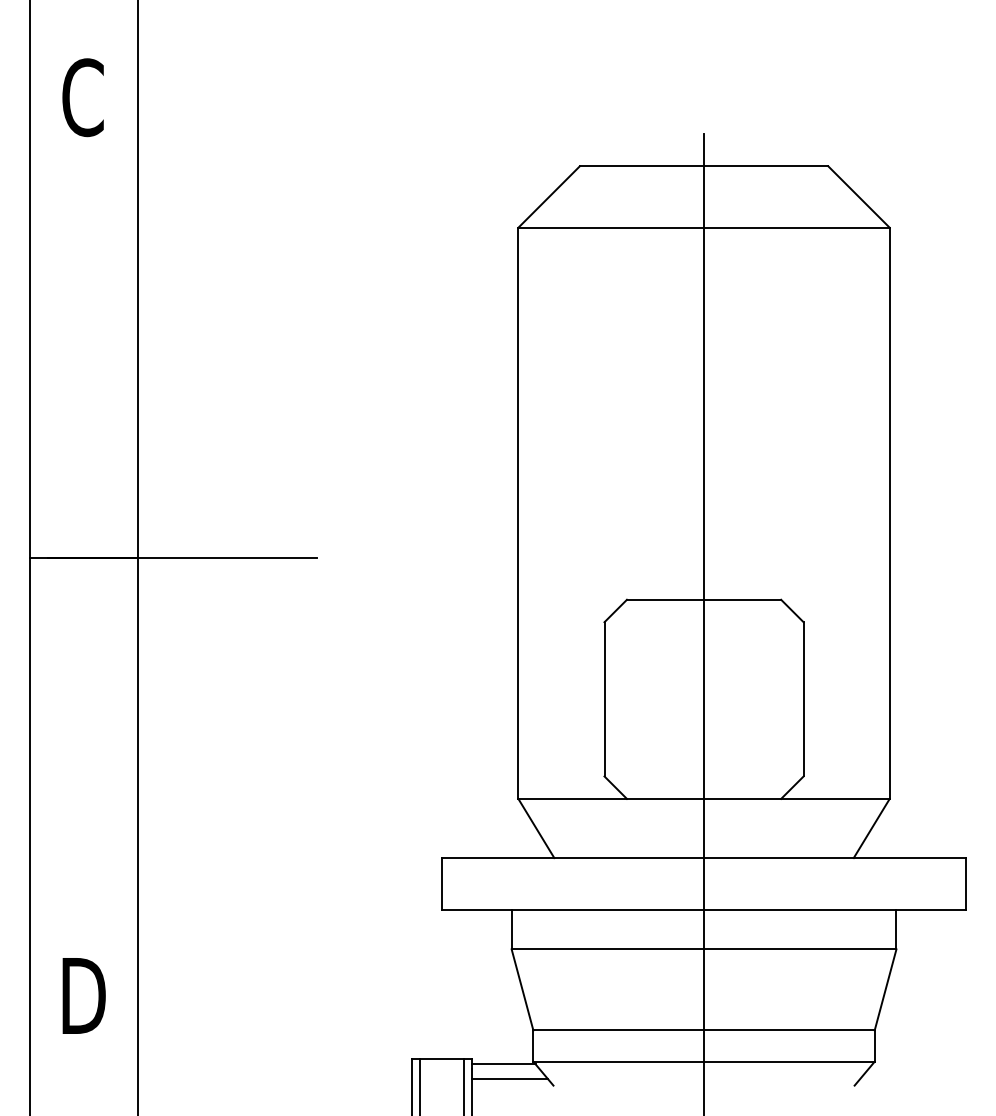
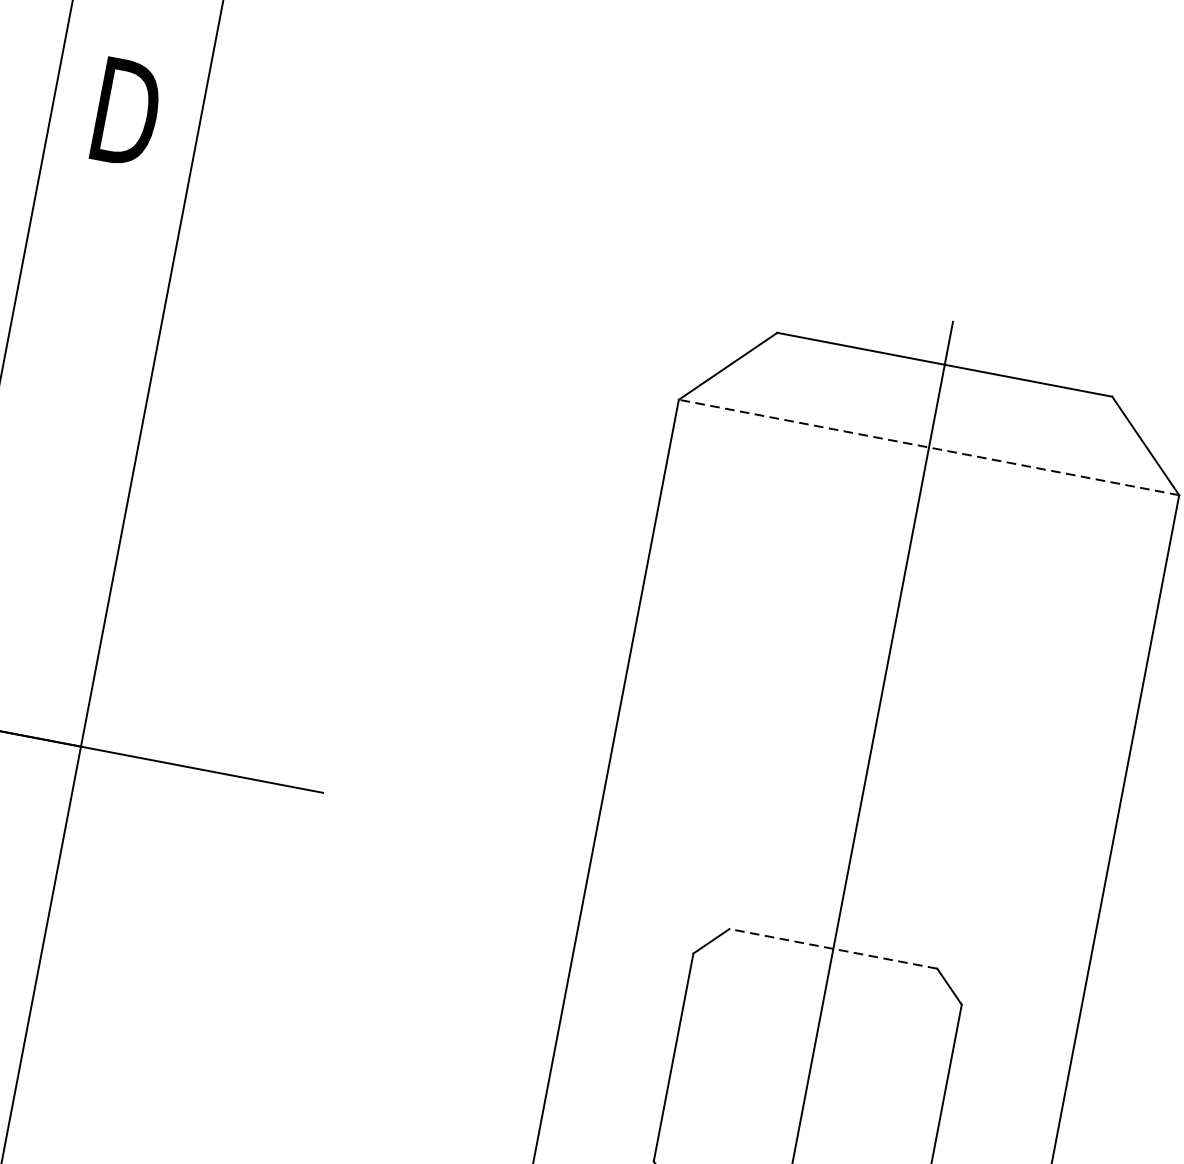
text: (83, 97) -> (126, 112), C -> D
line: (704, 227) -> (929, 447), solid -> dashed
line: (703, 599) -> (832, 948), solid -> dashed

